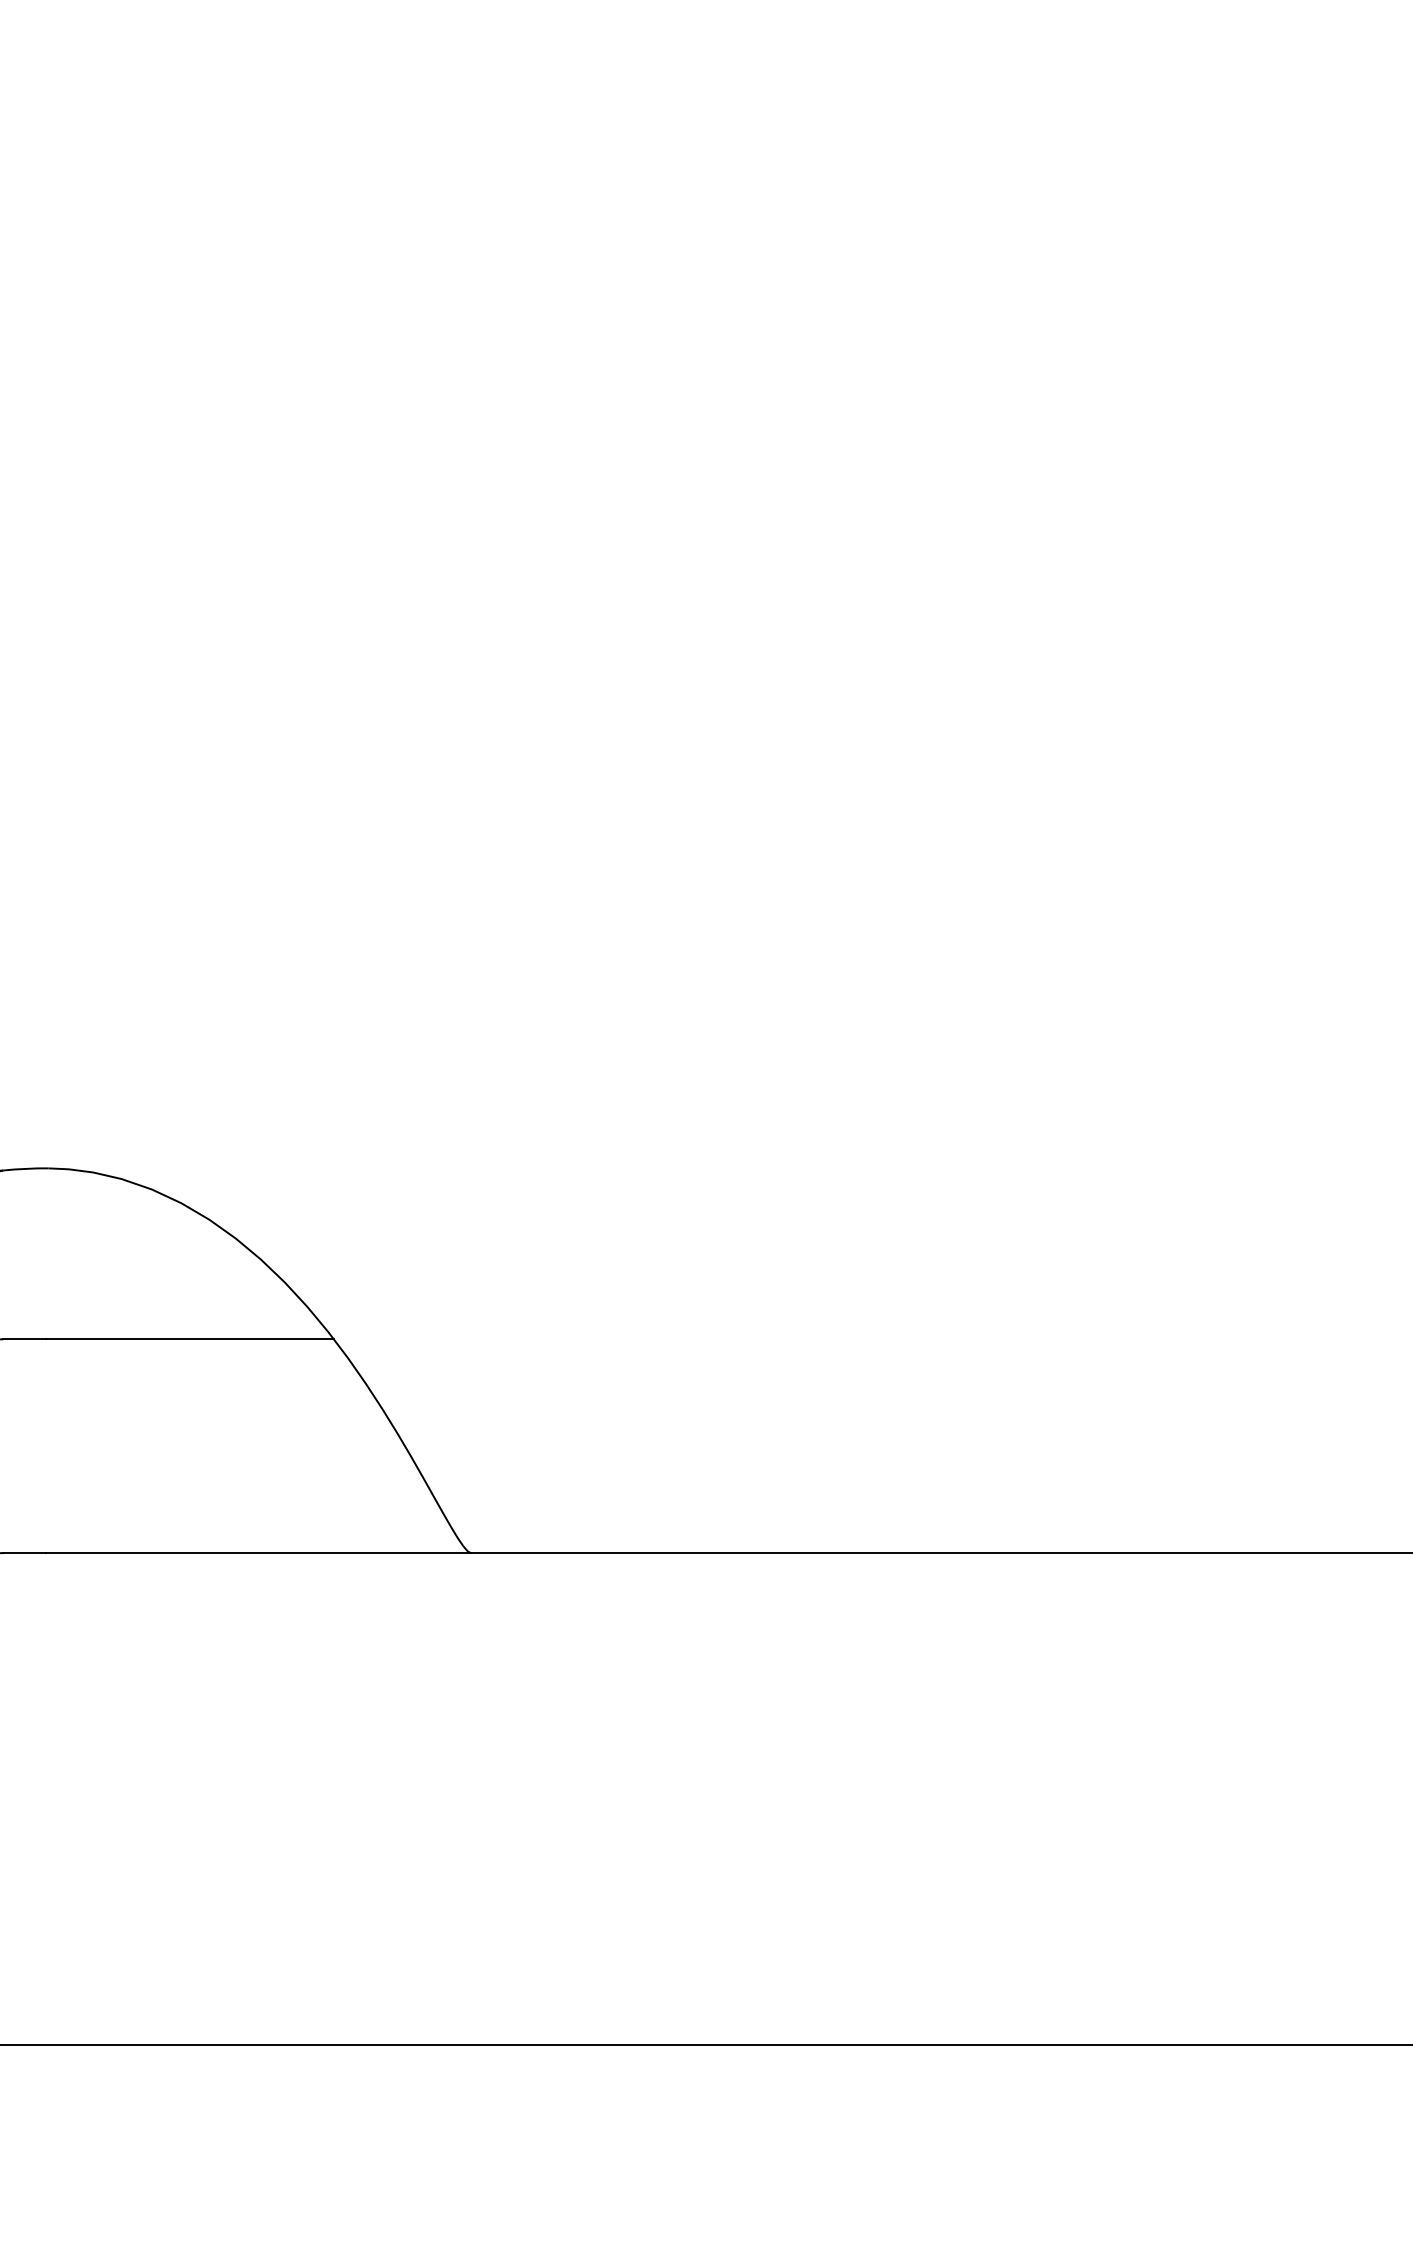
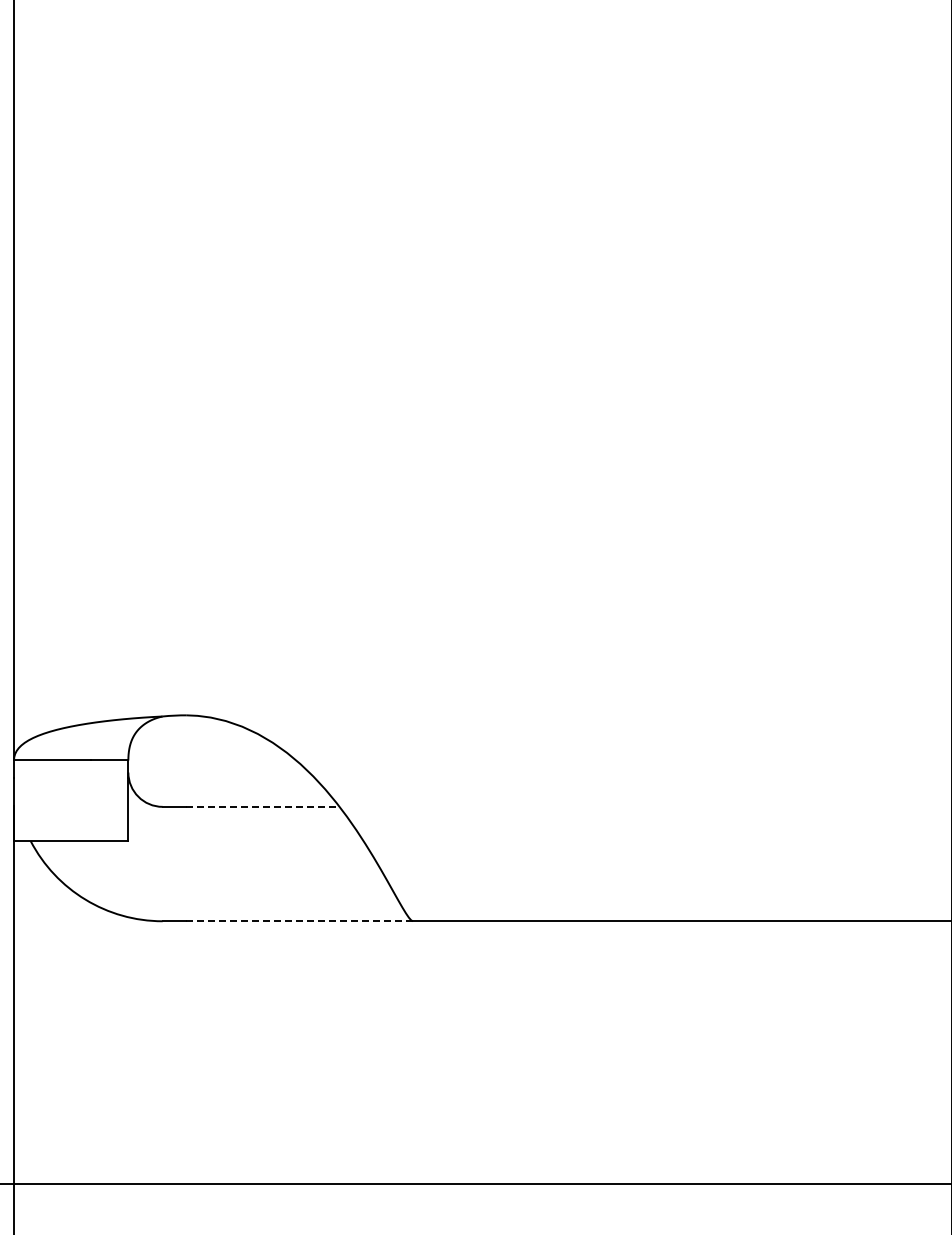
line: (191, 1338) -> (263, 806), solid -> dashed
line: (259, 1553) -> (299, 921), solid -> dashed

